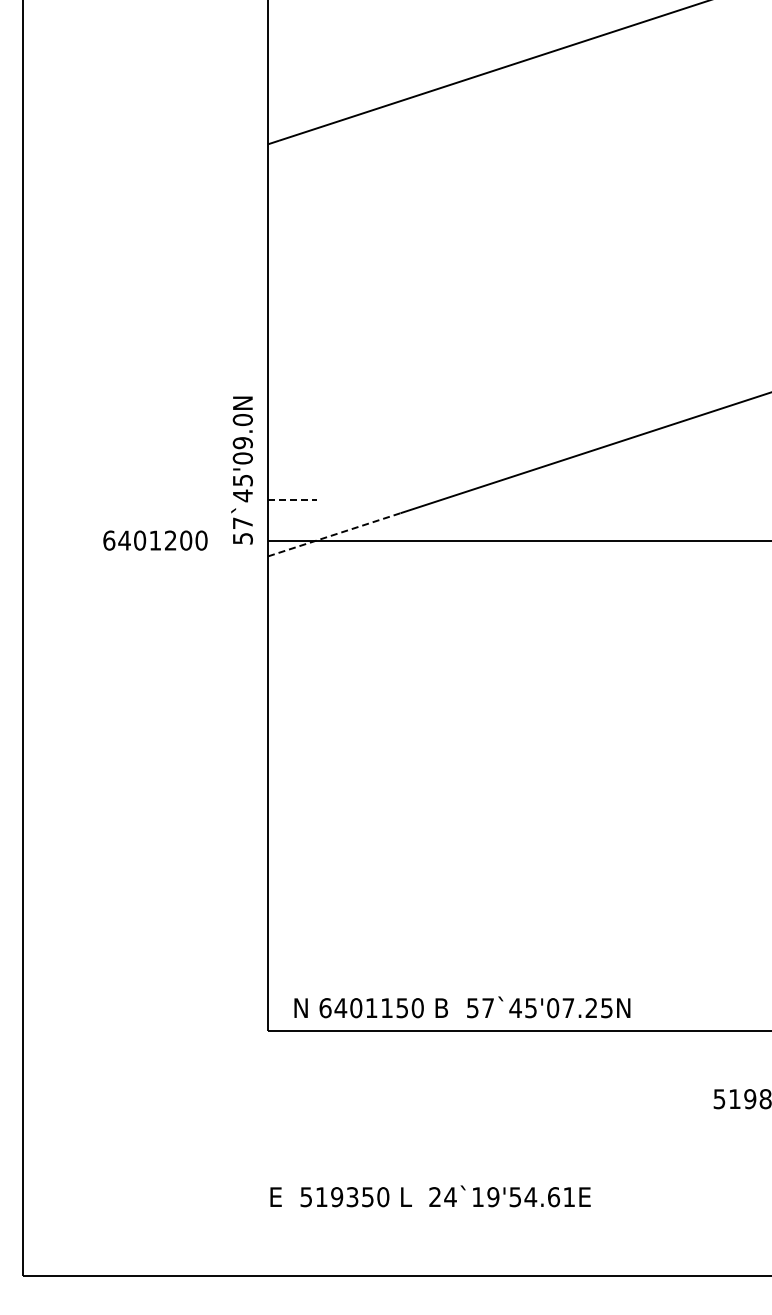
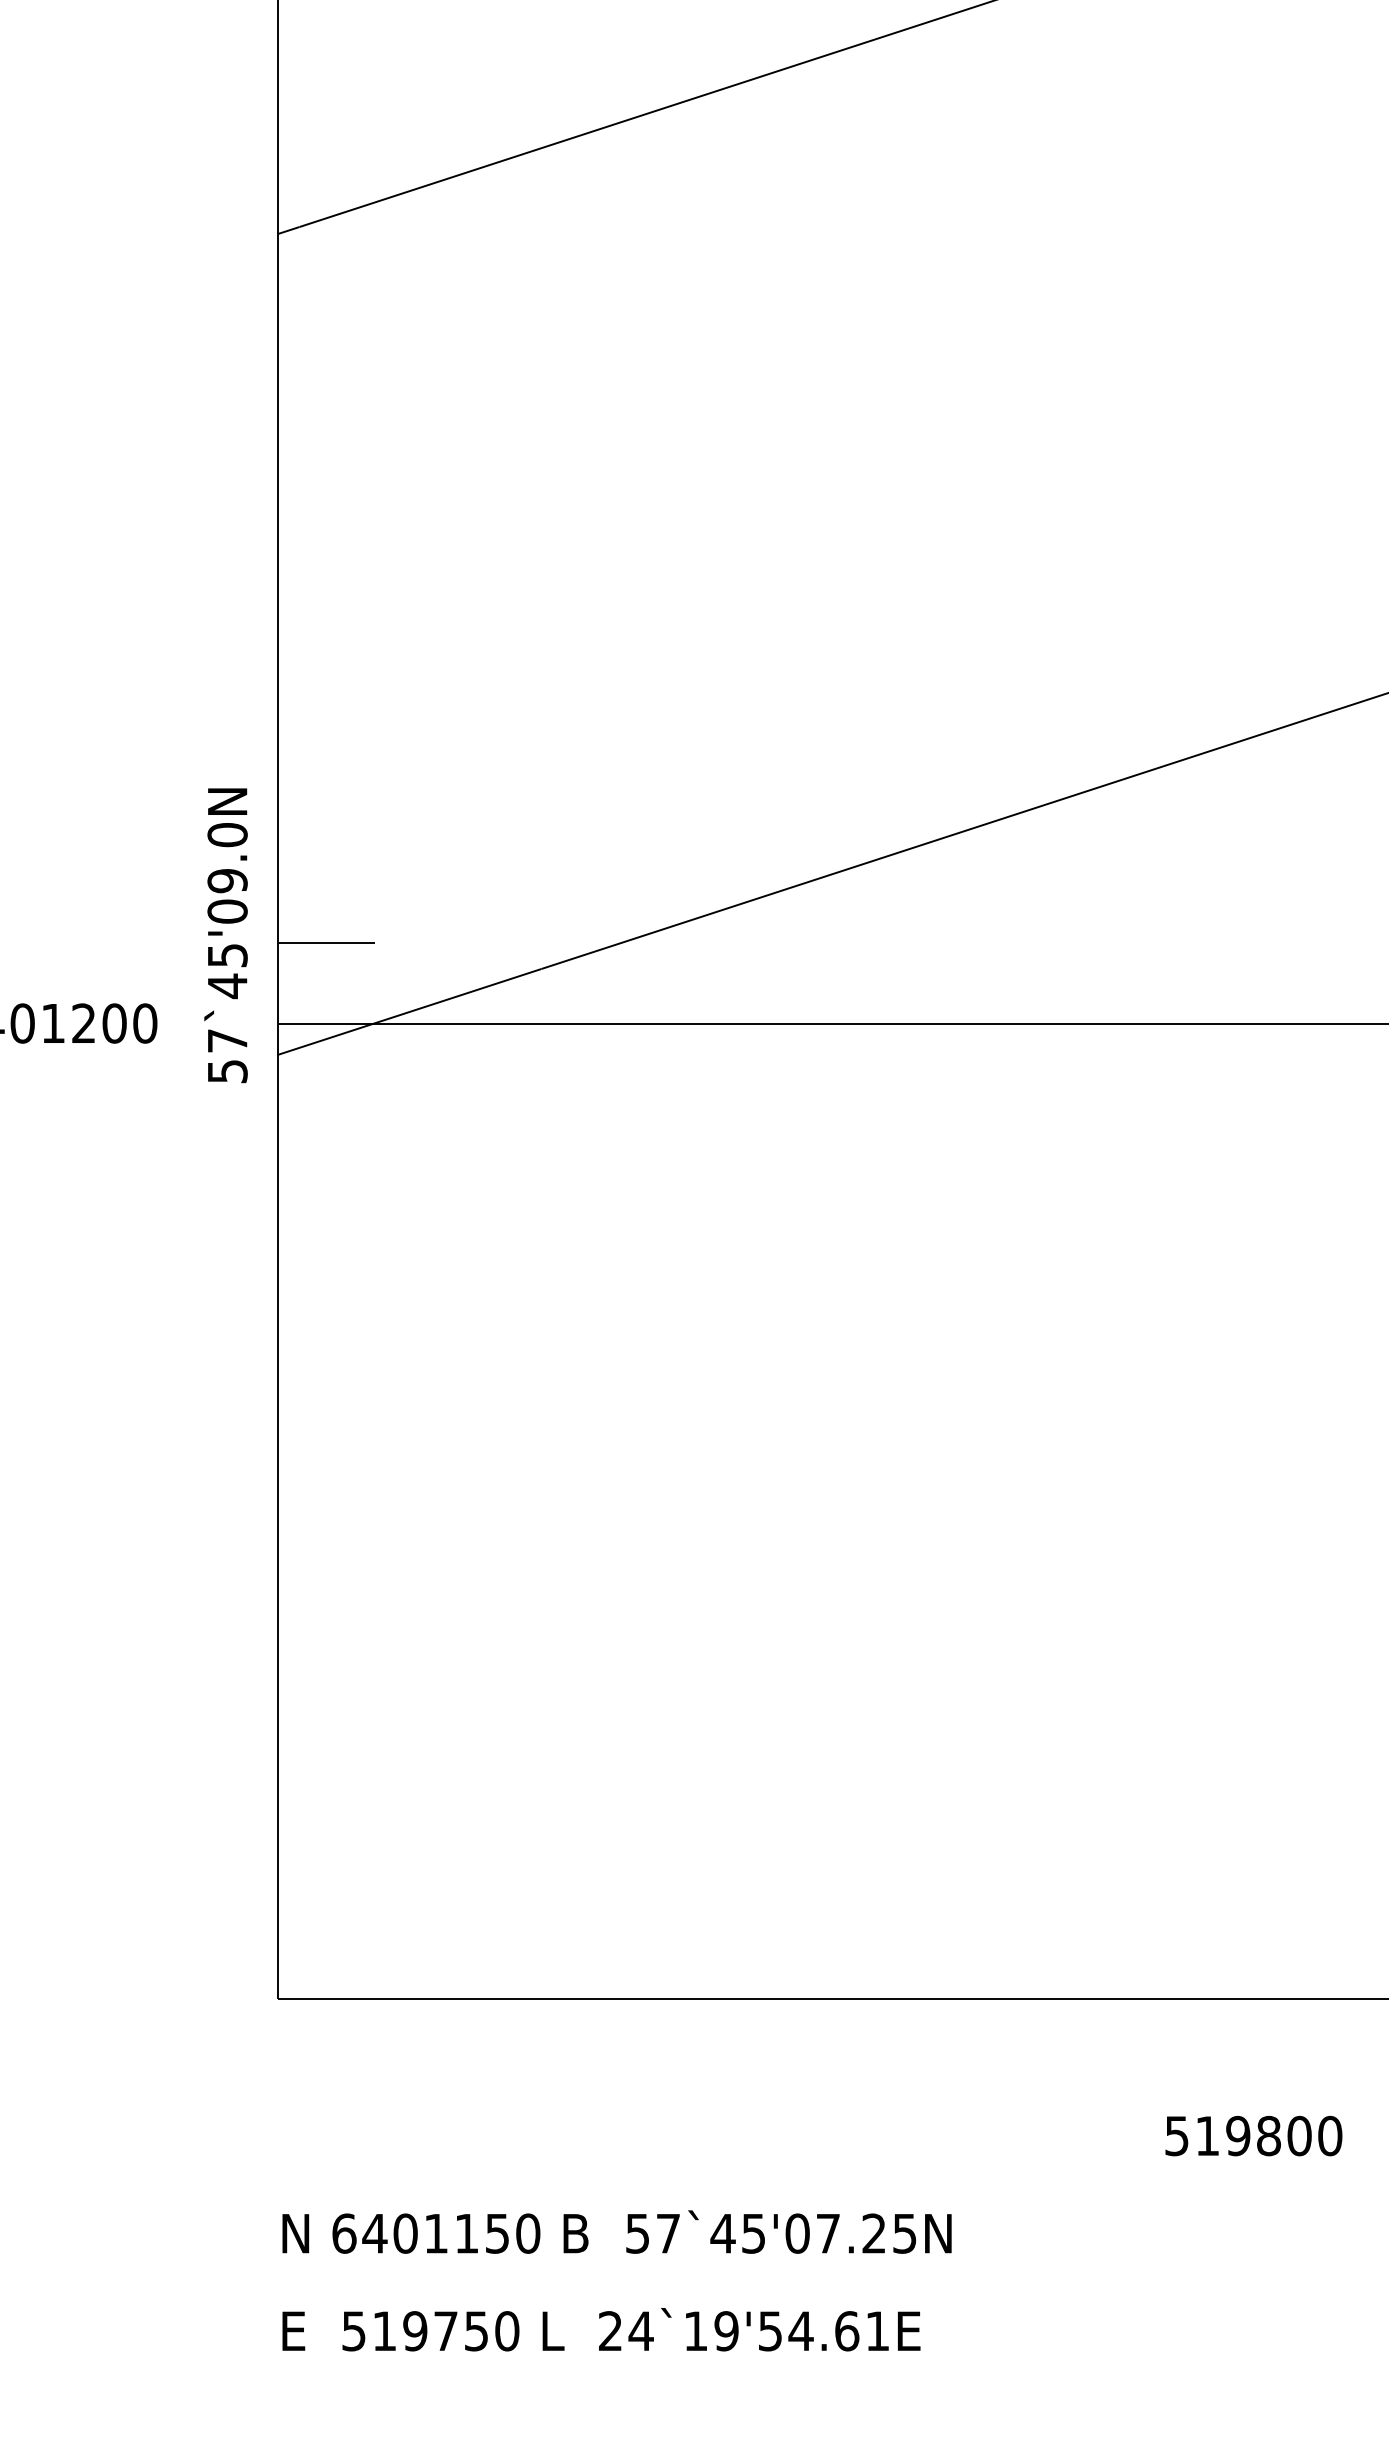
text: (241, 470) -> (224, 935), moved
line: (293, 500) -> (328, 943), dashed -> solid
line: (334, 534) -> (410, 1011), dashed -> solid
text: (462, 1007) -> (617, 2232), moved
text: (352, 1197) -> (445, 2331), 519350 -> 519750

